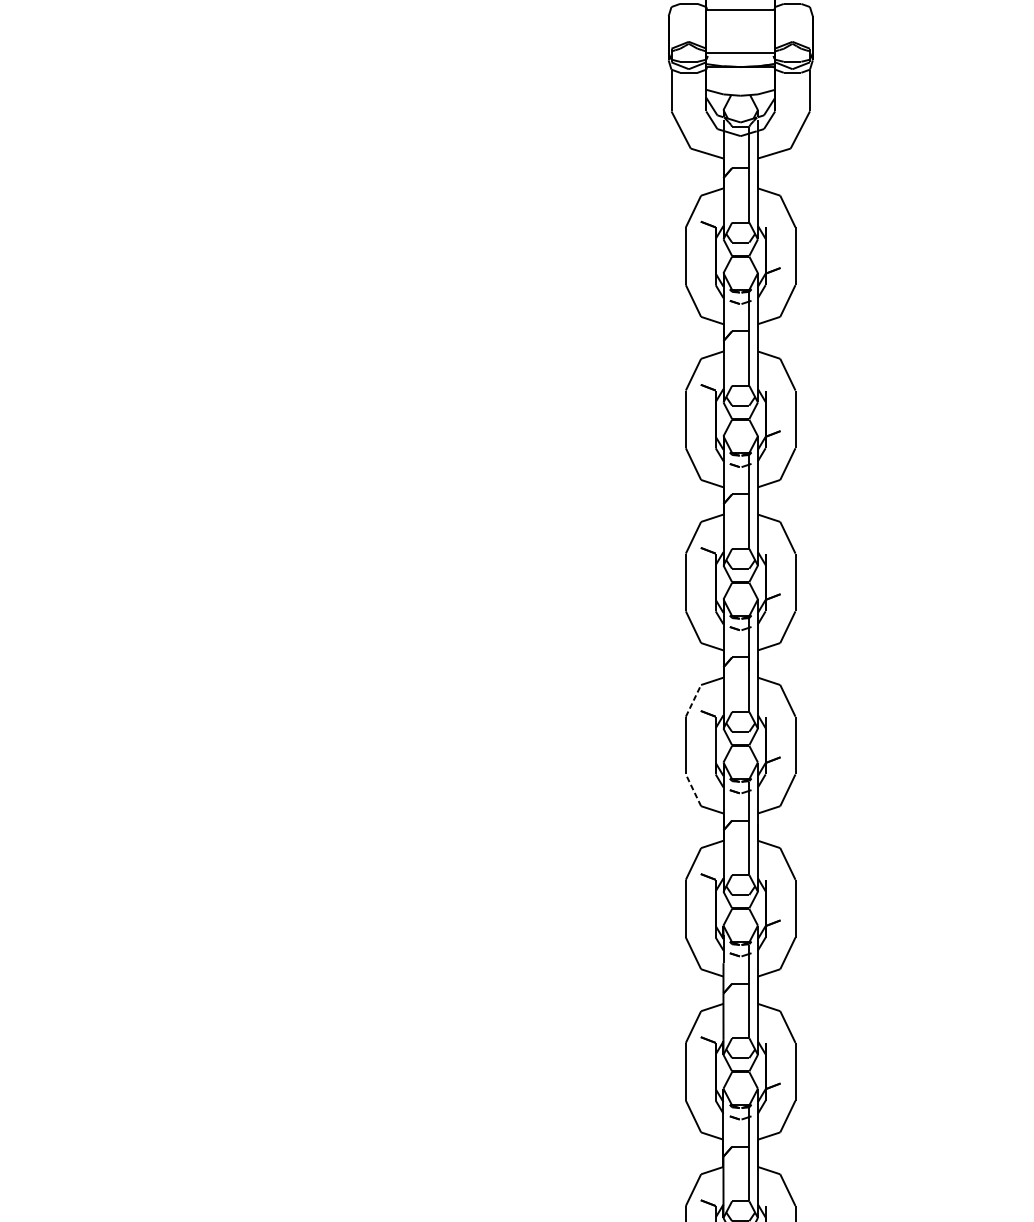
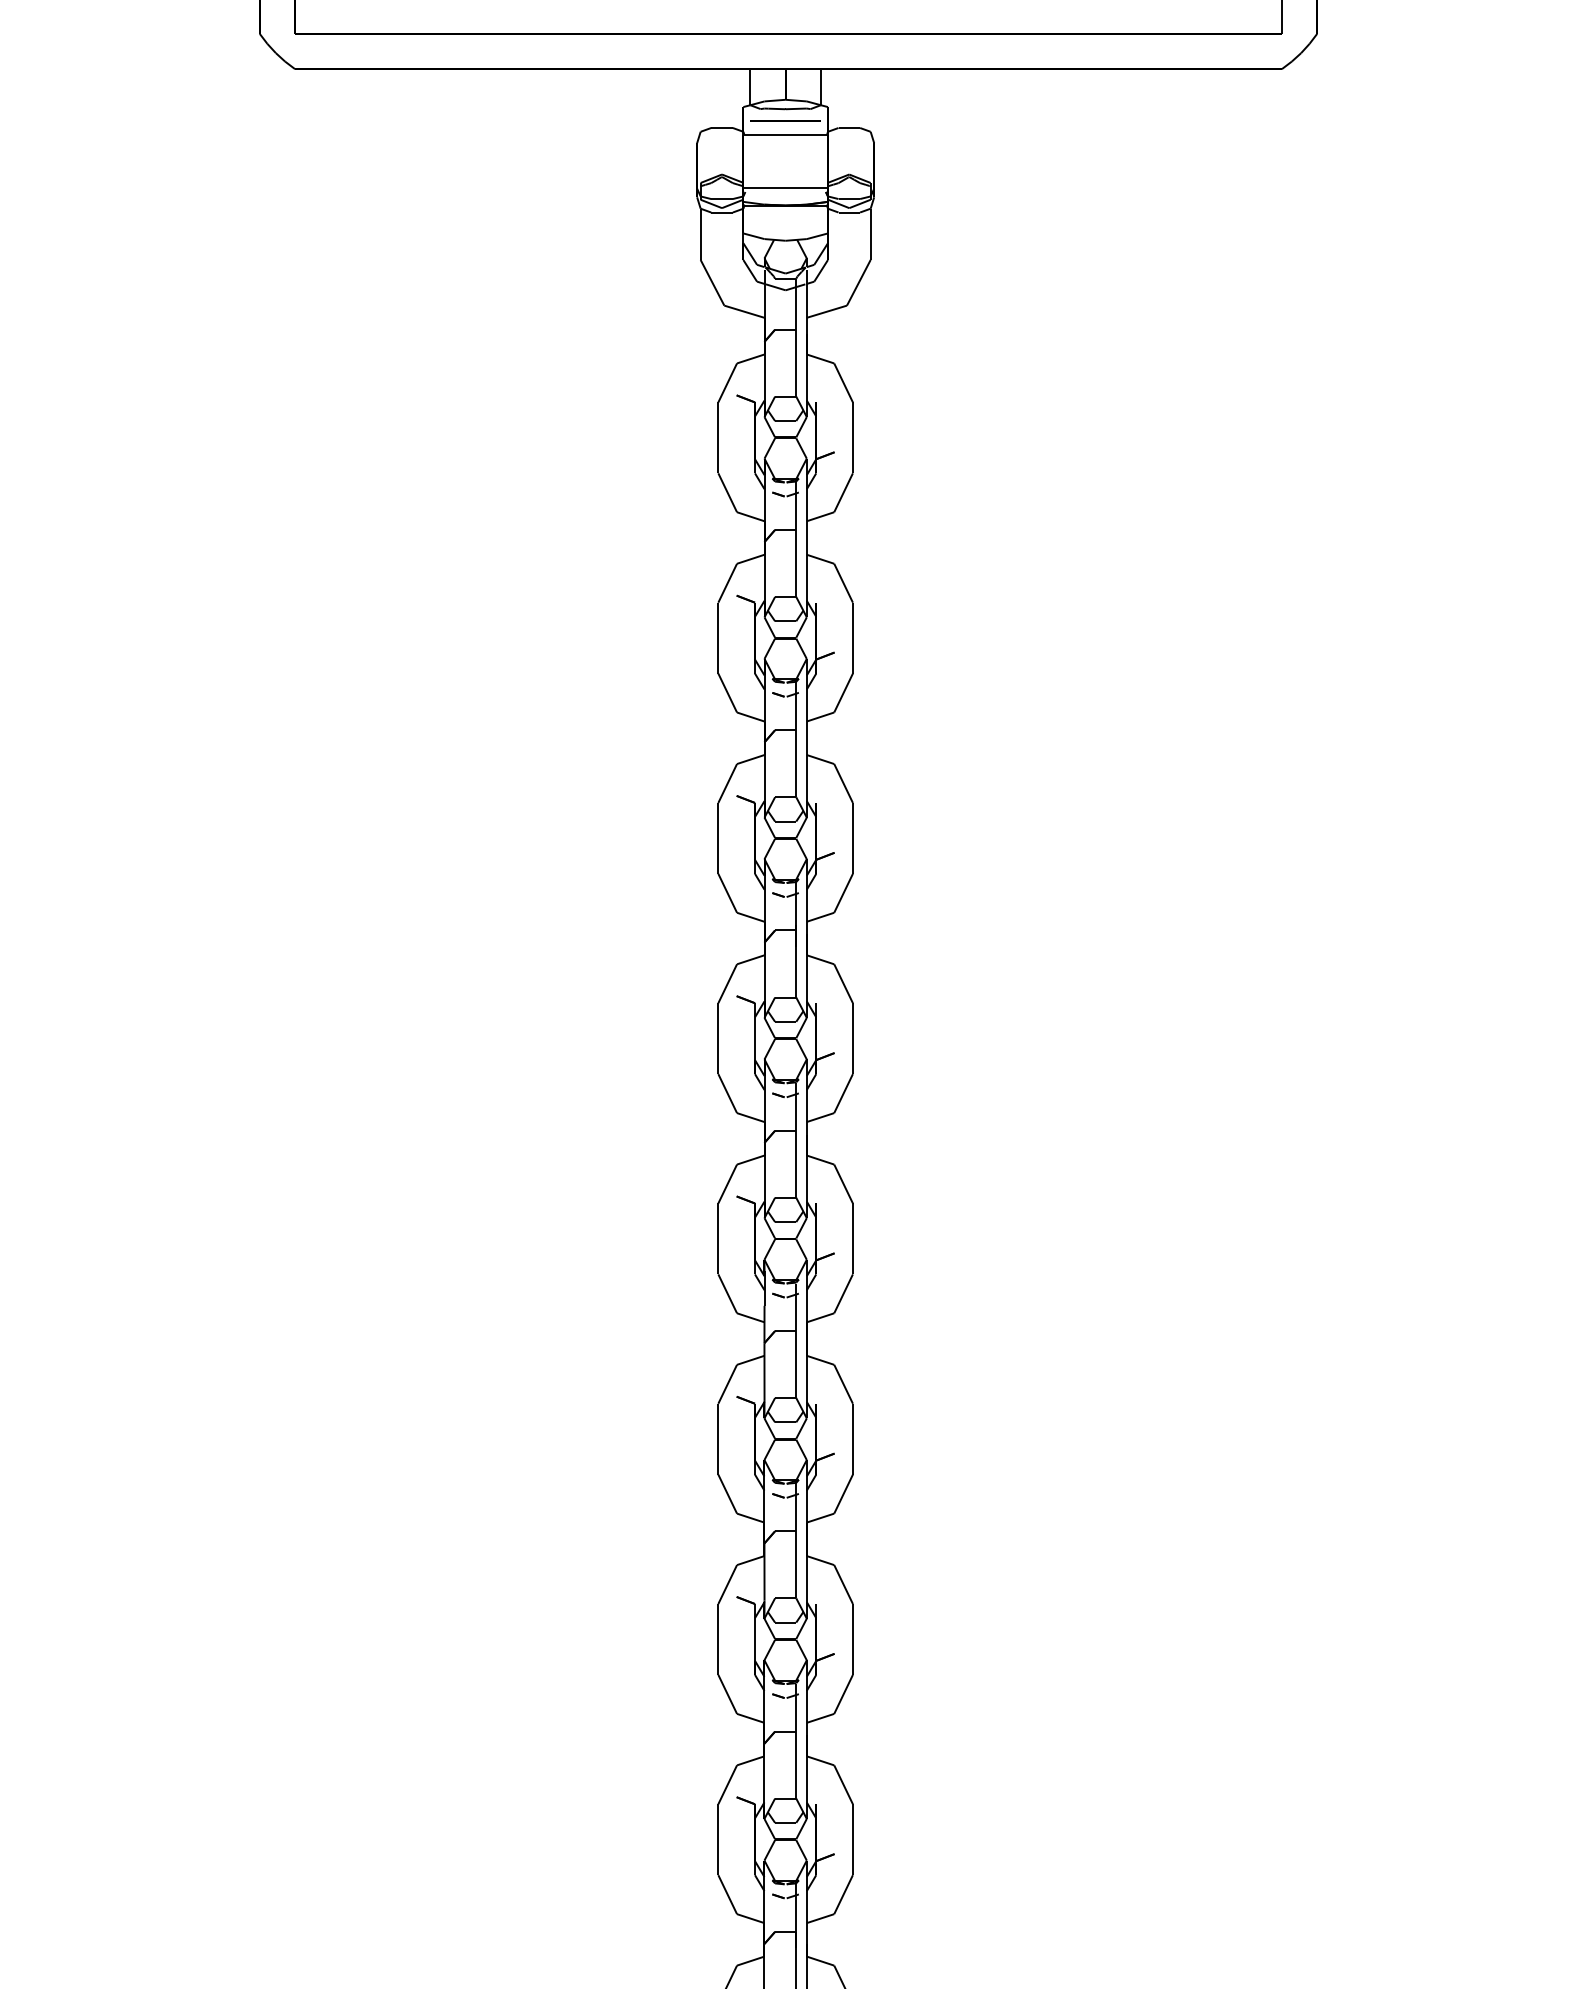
line: (693, 700) -> (727, 983), dashed -> solid
line: (693, 790) -> (727, 1093), dashed -> solid

